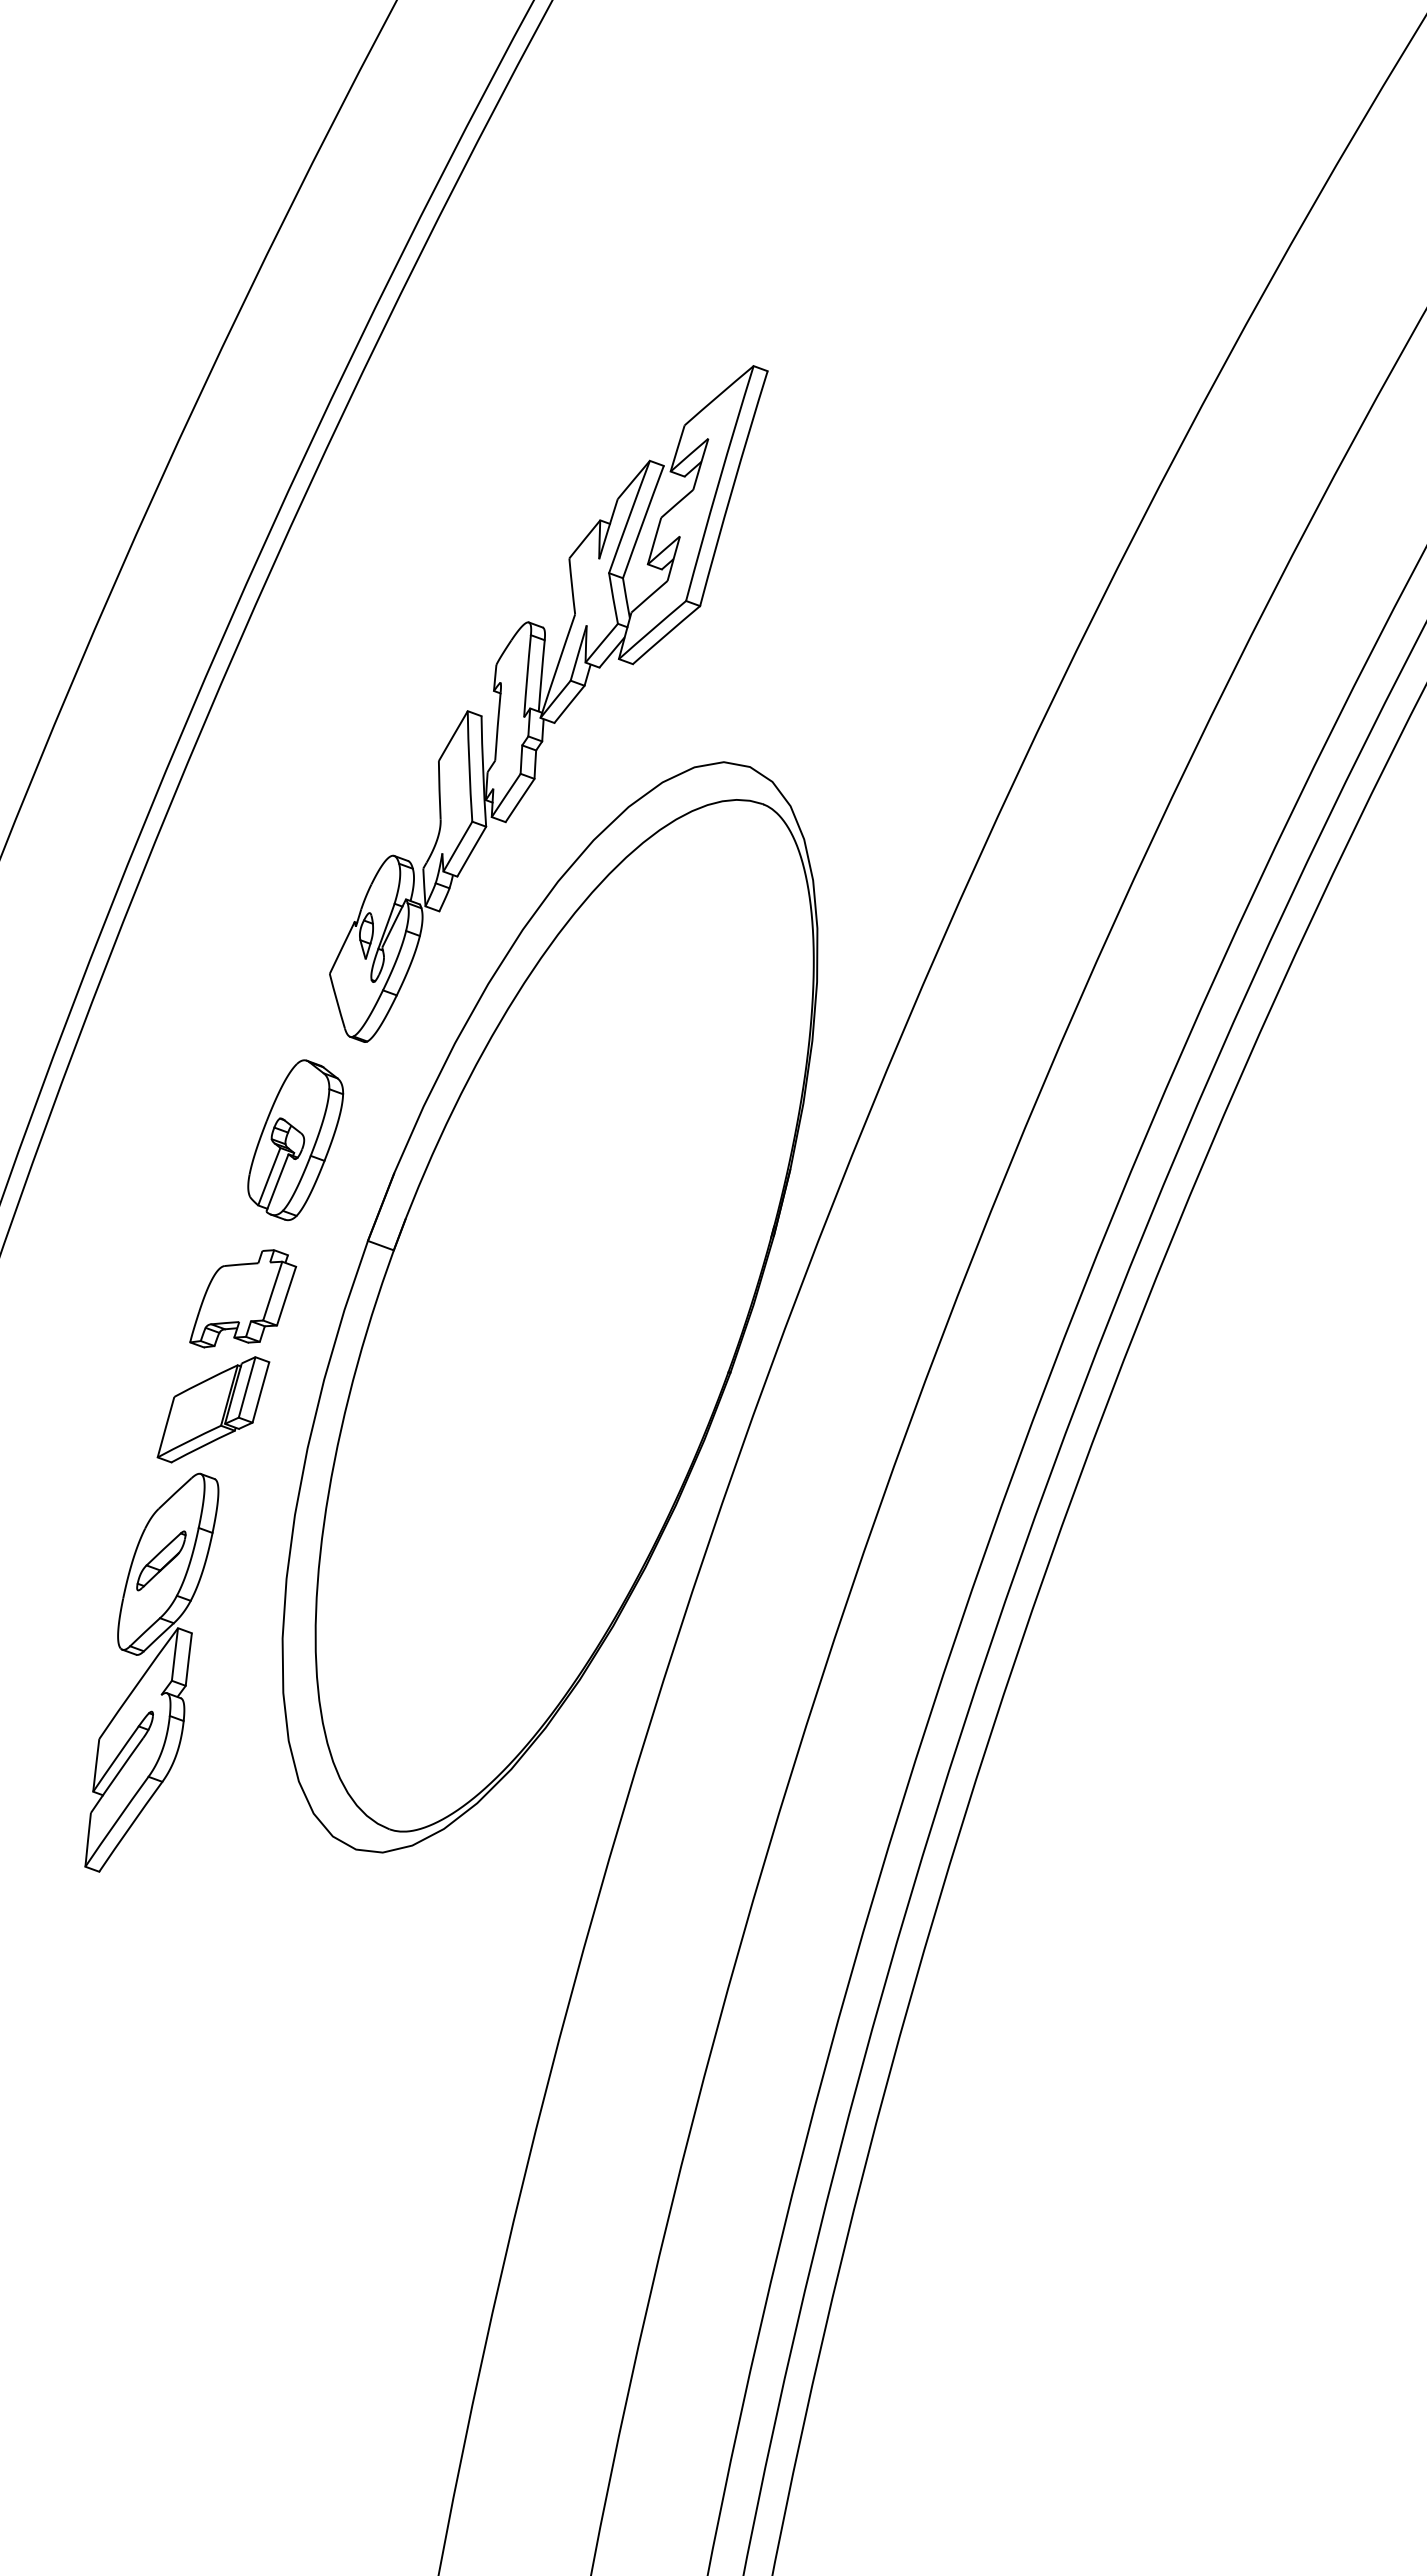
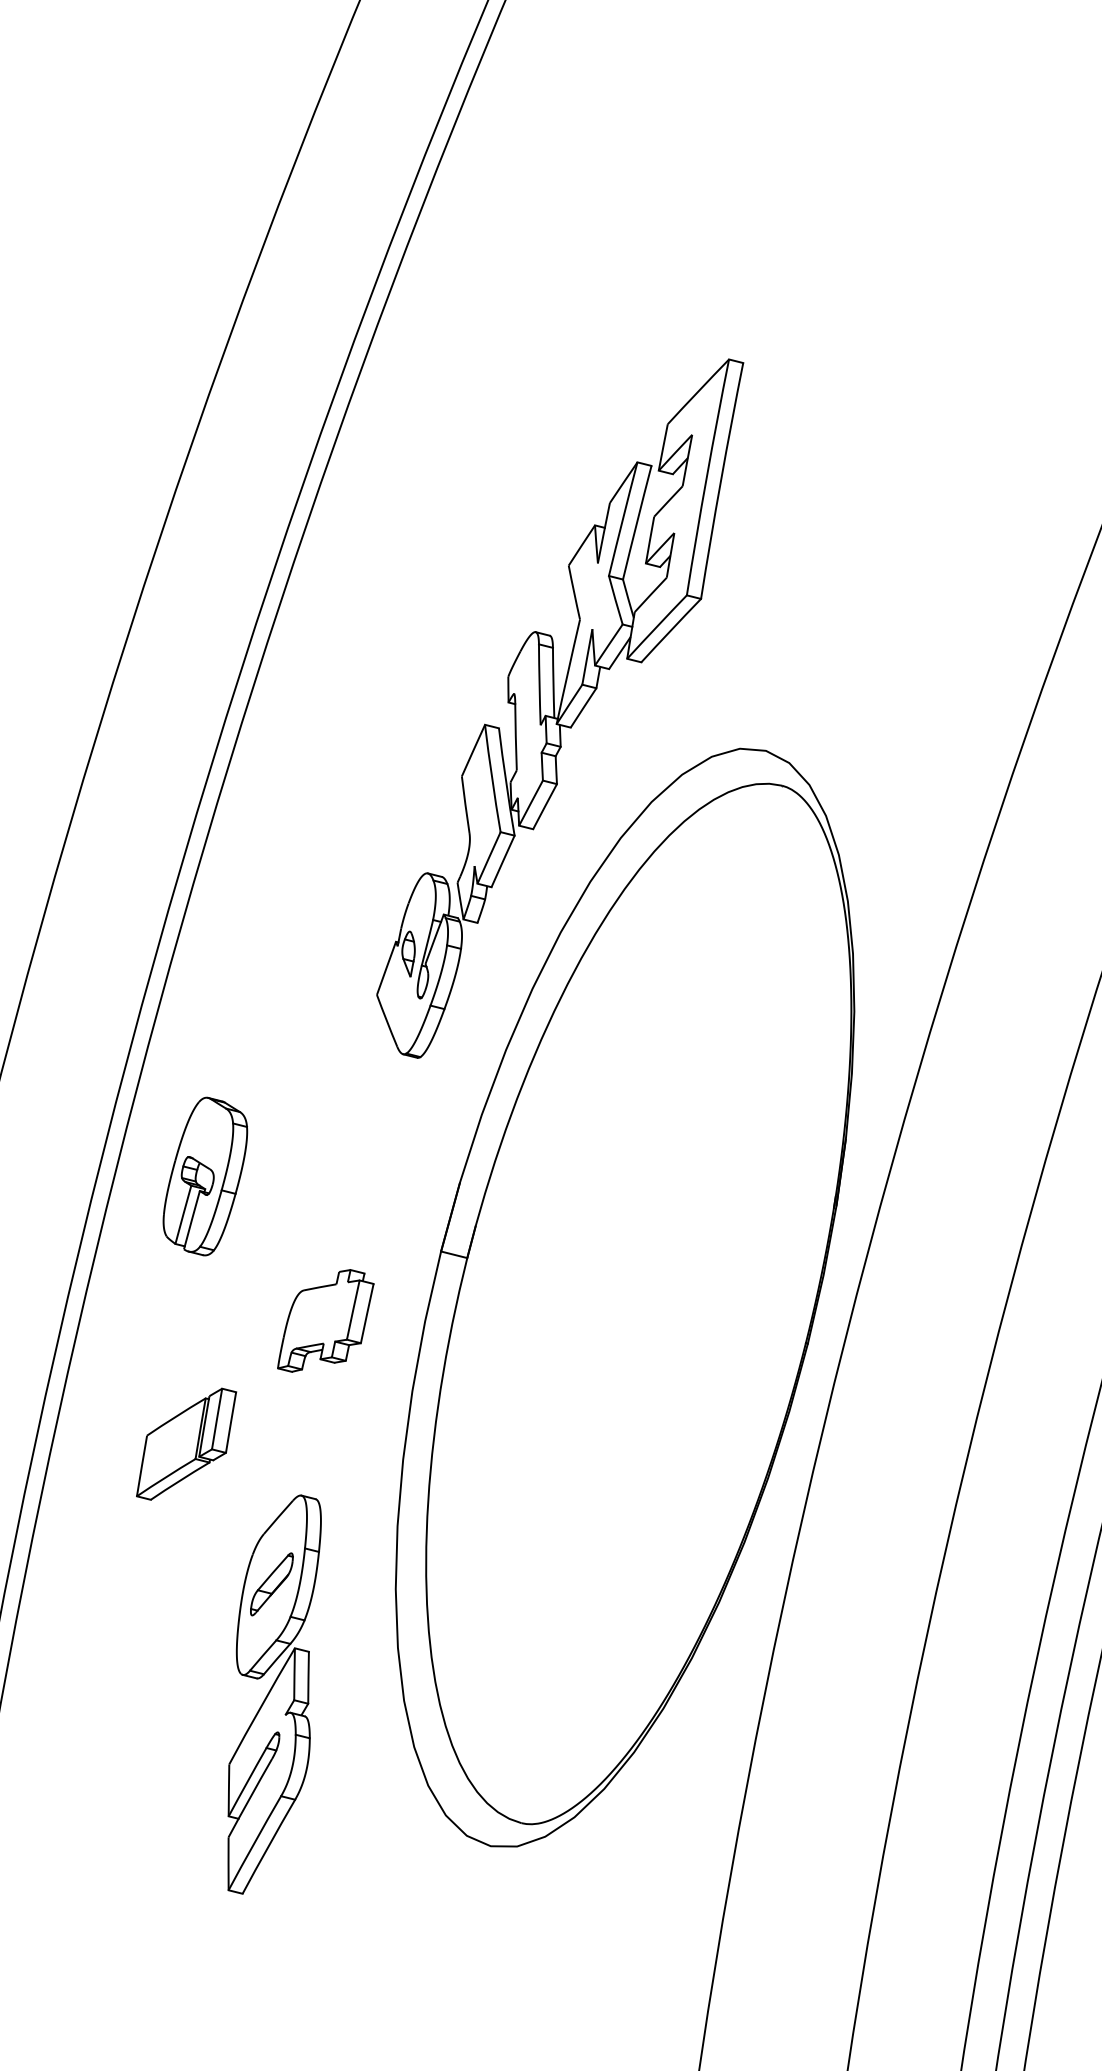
part: (295, 1140) -> (205, 1176), moved
part: (213, 1409) -> (186, 1443), moved

